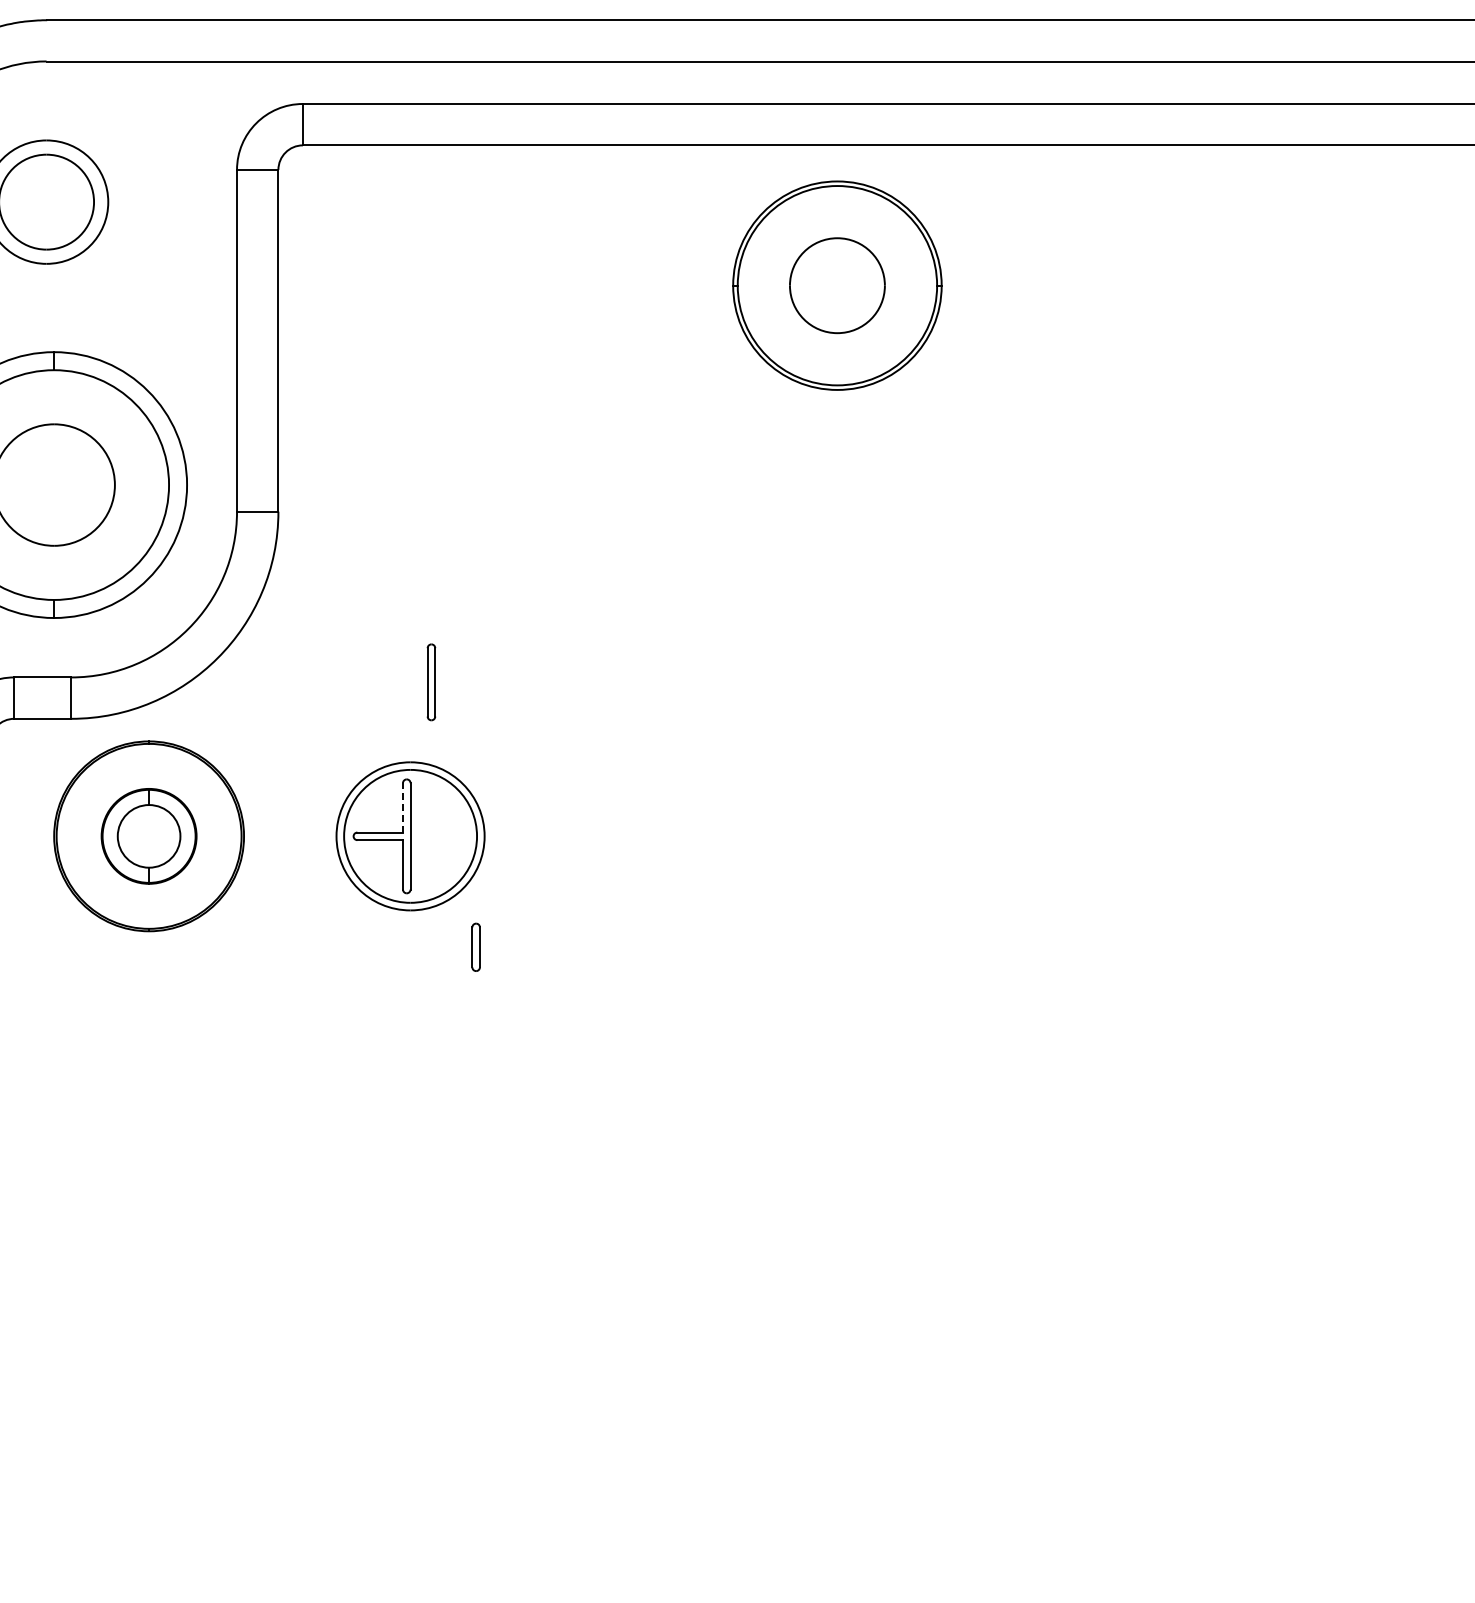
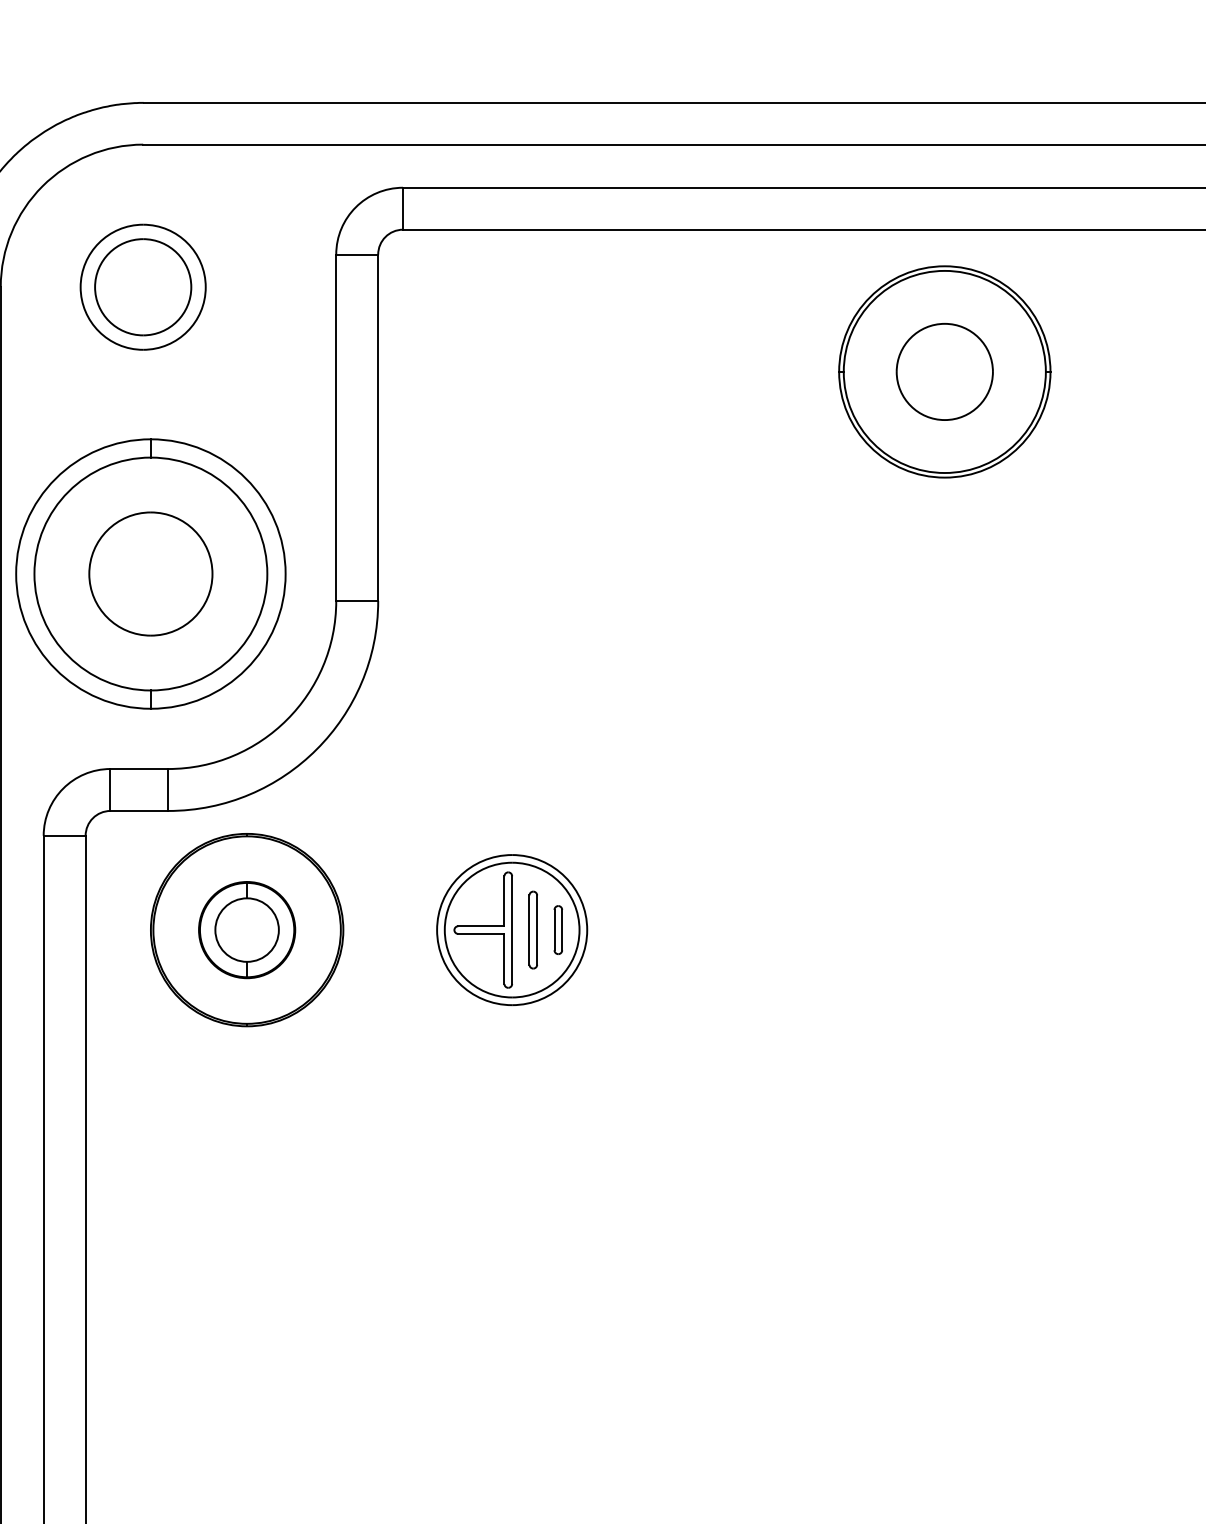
part: (431, 682) -> (533, 930), moved
line: (402, 807) -> (503, 900), dashed -> solid
part: (475, 946) -> (557, 929), moved

